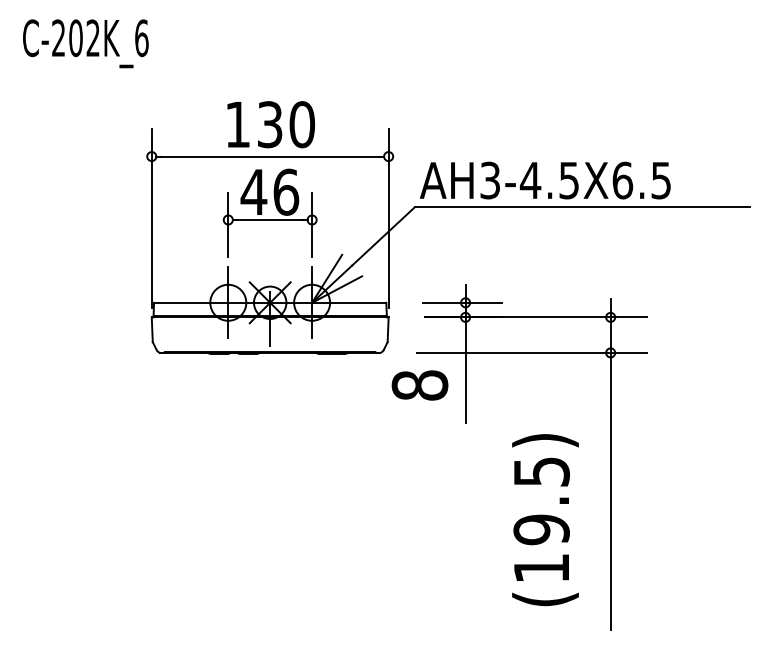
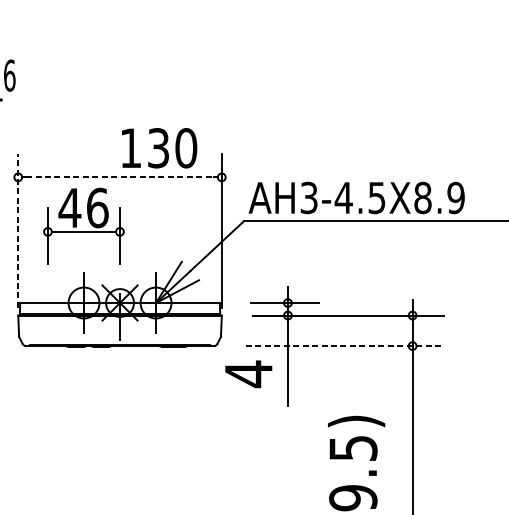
text: (271, 124) -> (159, 148), moved
line: (270, 156) -> (120, 177), solid -> dashed
text: (641, 180) -> (439, 197), AH3-4.5X6.5 -> AH3-4.5X8.9
part: (262, 212) -> (77, 225), moved
line: (151, 218) -> (18, 230), solid -> dashed
line: (532, 352) -> (345, 345), solid -> dashed
text: (419, 385) -> (248, 374), 8 -> 4

